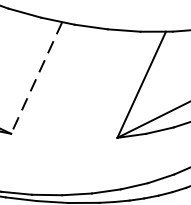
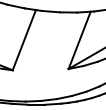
line: (36, 78) -> (24, 40), dashed -> solid

